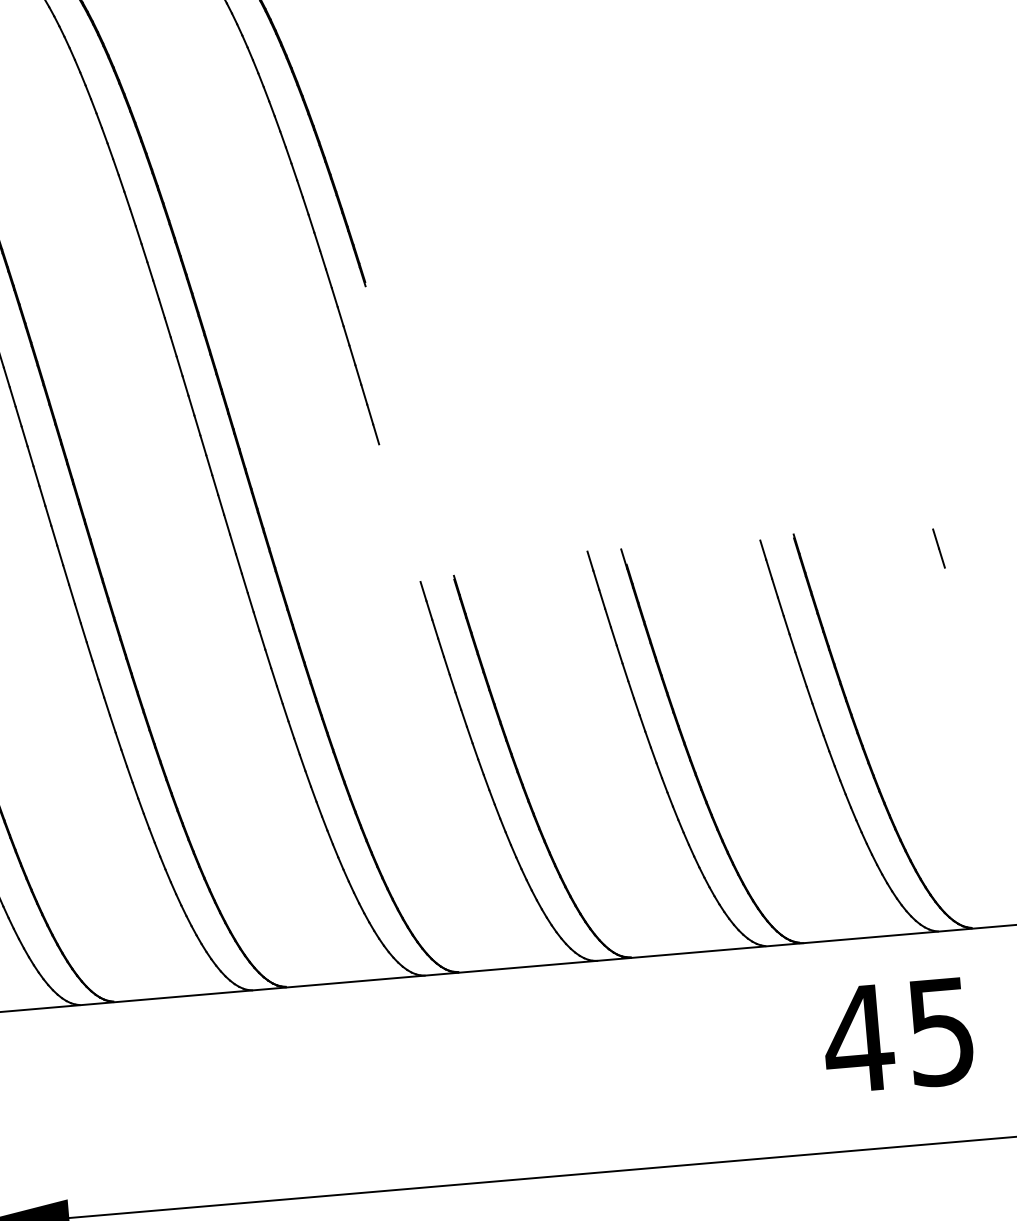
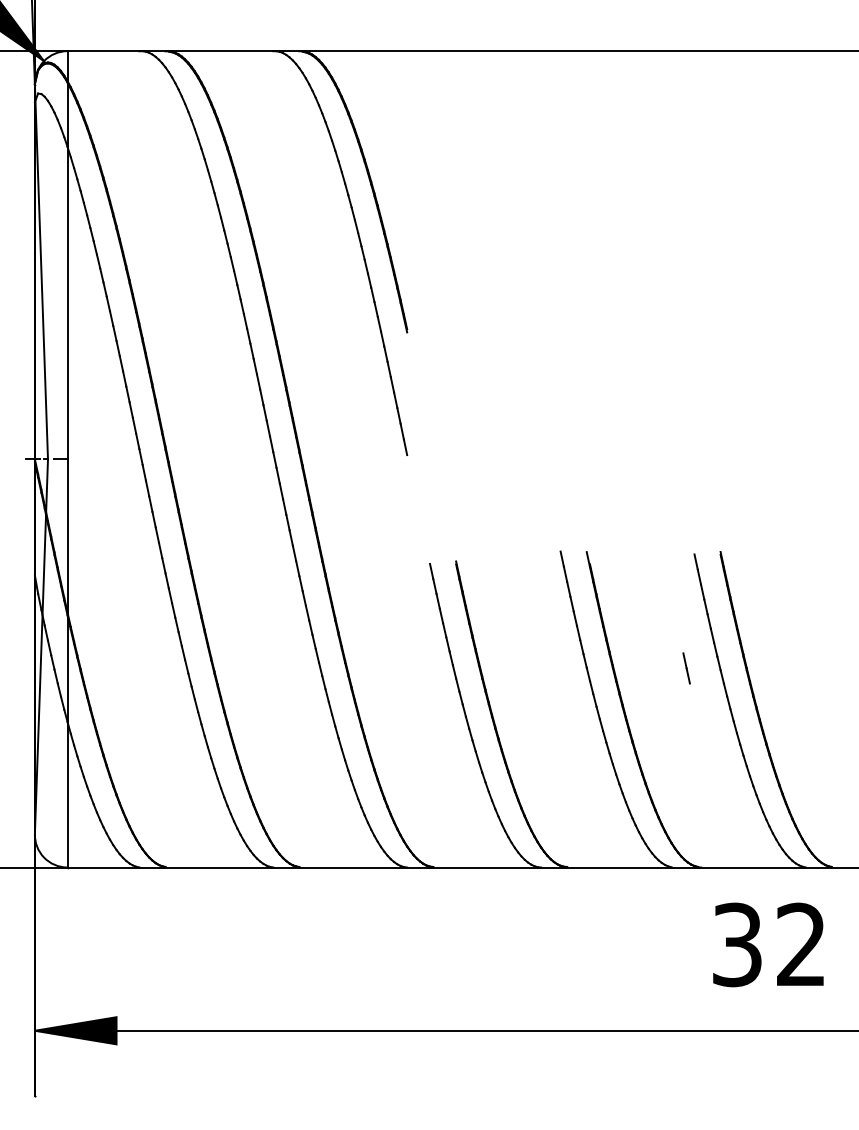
line: (938, 548) -> (686, 668), moved
text: (897, 1035) -> (767, 944), 45 -> 32

